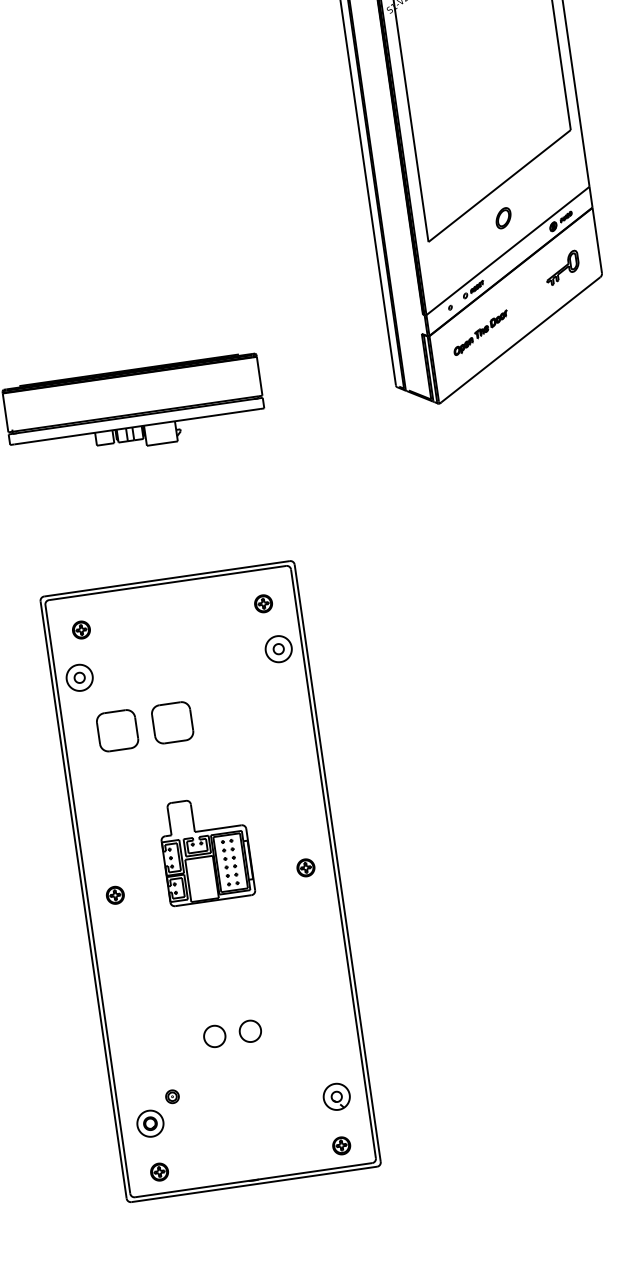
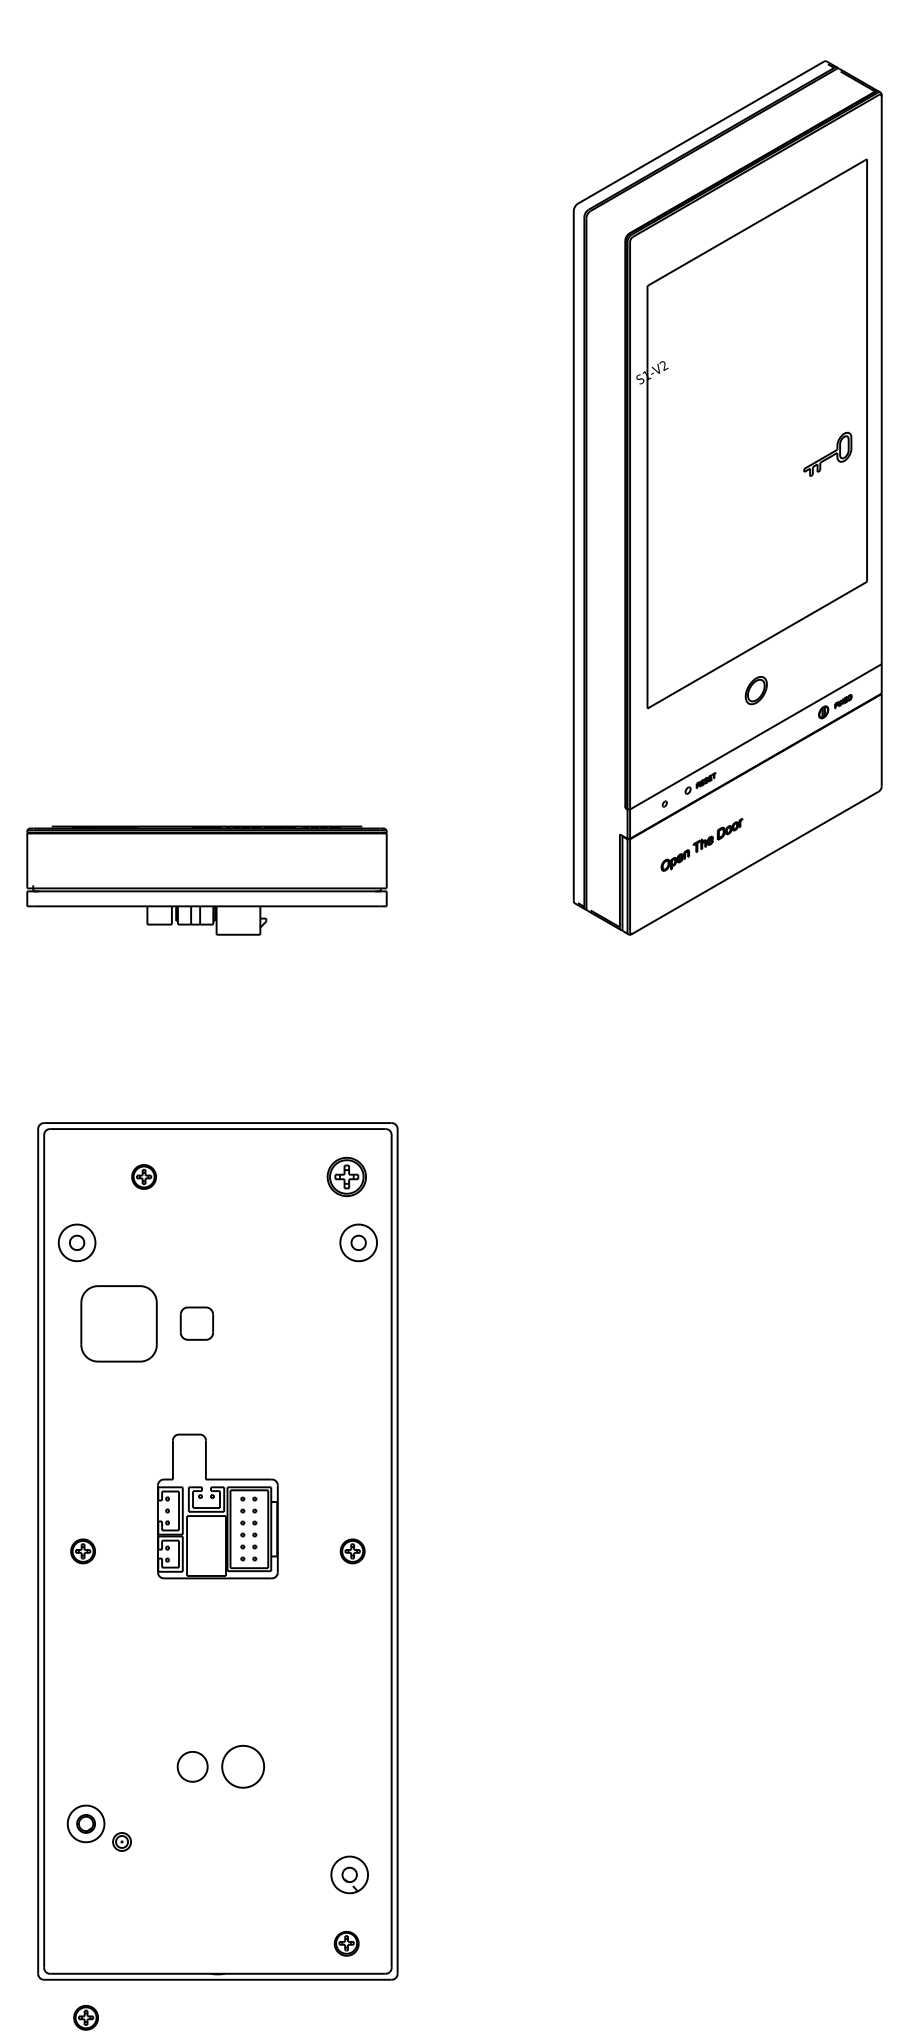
part: (562, 267) -> (827, 453), moved
part: (263, 603) -> (346, 1176), size x1.6
part: (81, 629) -> (143, 1176), moved
part: (172, 722) -> (196, 1323), size x0.6
part: (117, 730) -> (118, 1323), size x1.4
part: (249, 1031) -> (242, 1766), size x1.4
part: (149, 1123) -> (85, 1823), moved
part: (159, 1171) -> (85, 2017), moved

